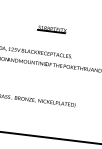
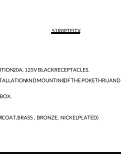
line: (51, 29) -> (65, 31), moved

